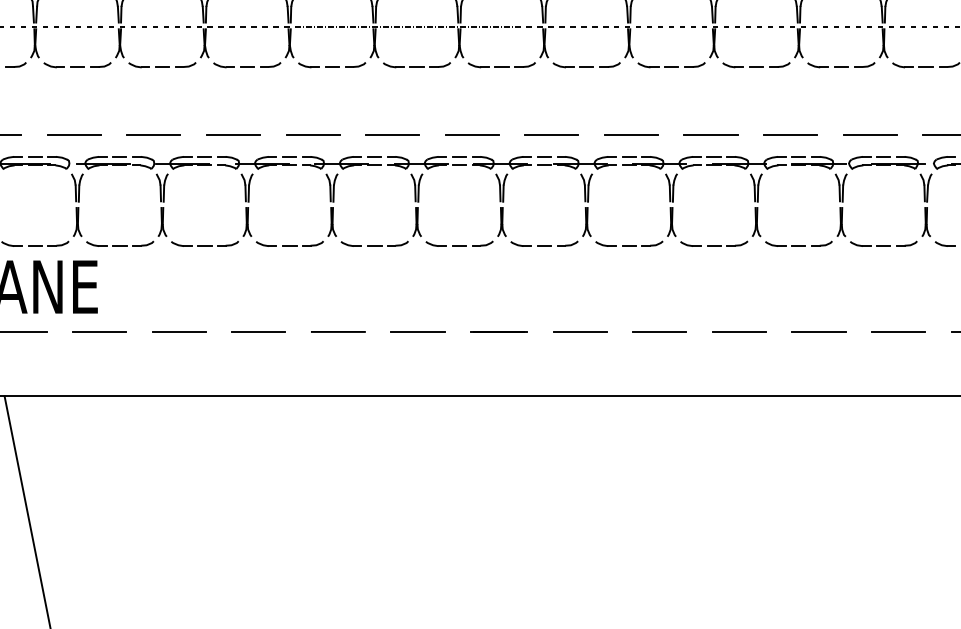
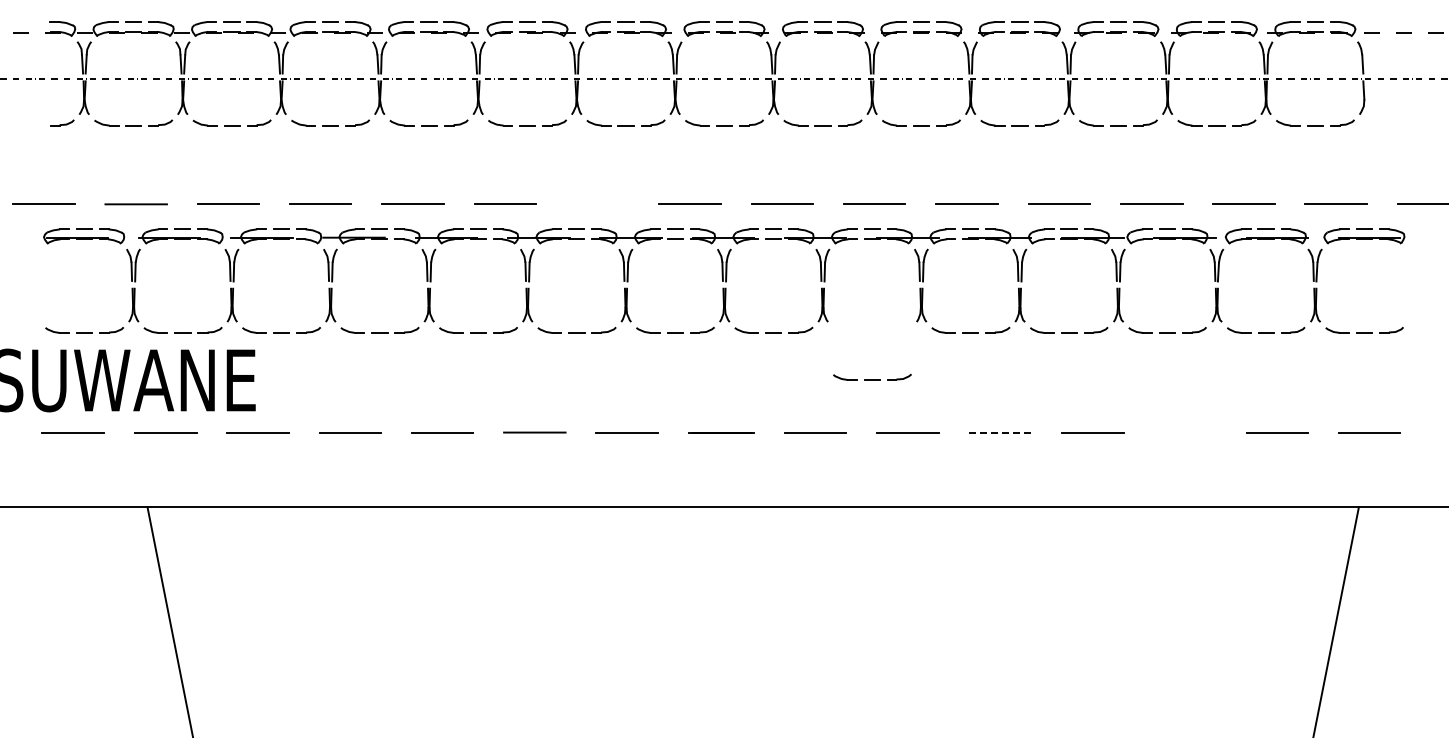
line: (392, 135) -> (597, 204), removed
part: (629, 243) -> (872, 376), moved
line: (739, 331) -> (1000, 432), solid -> dashed
line: (898, 331) -> (1184, 432), removed

